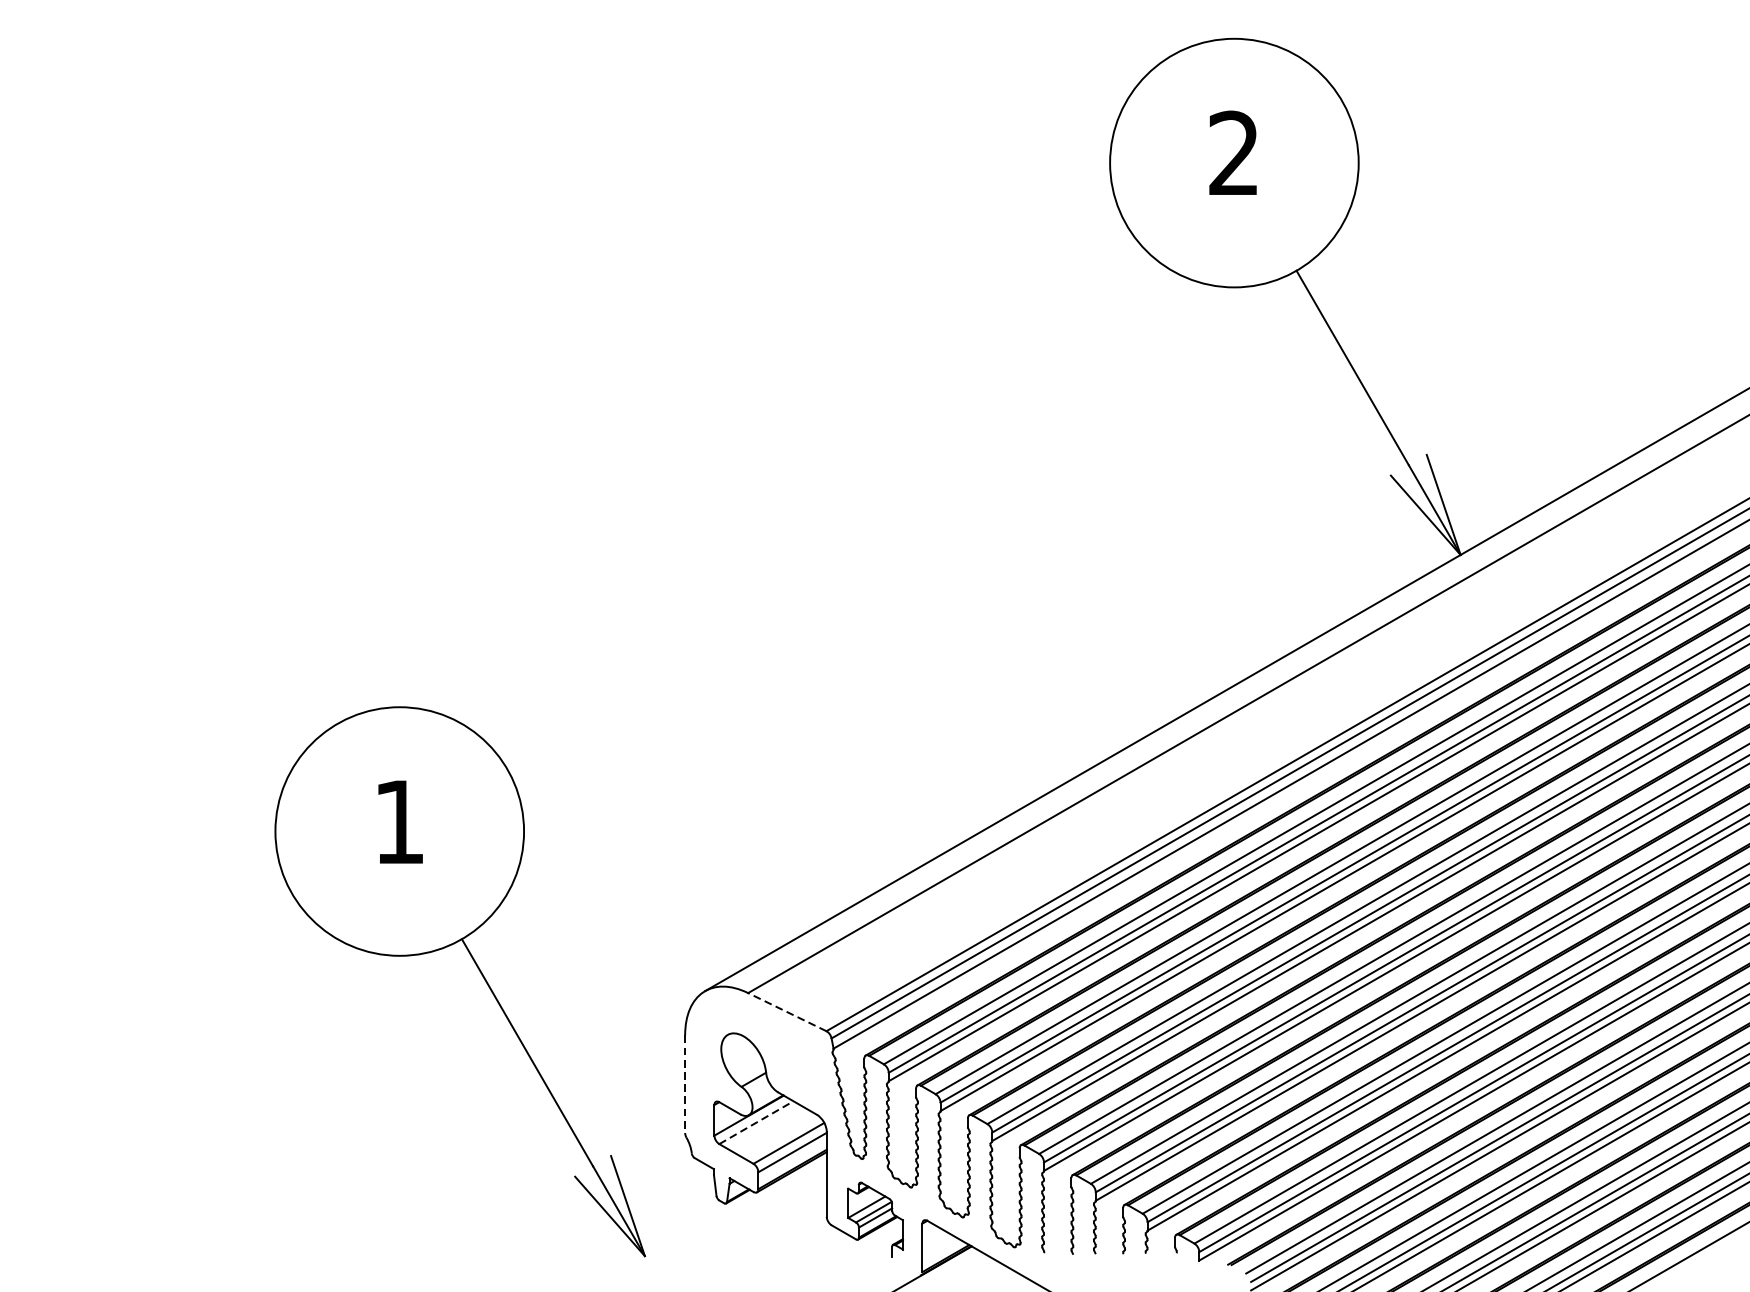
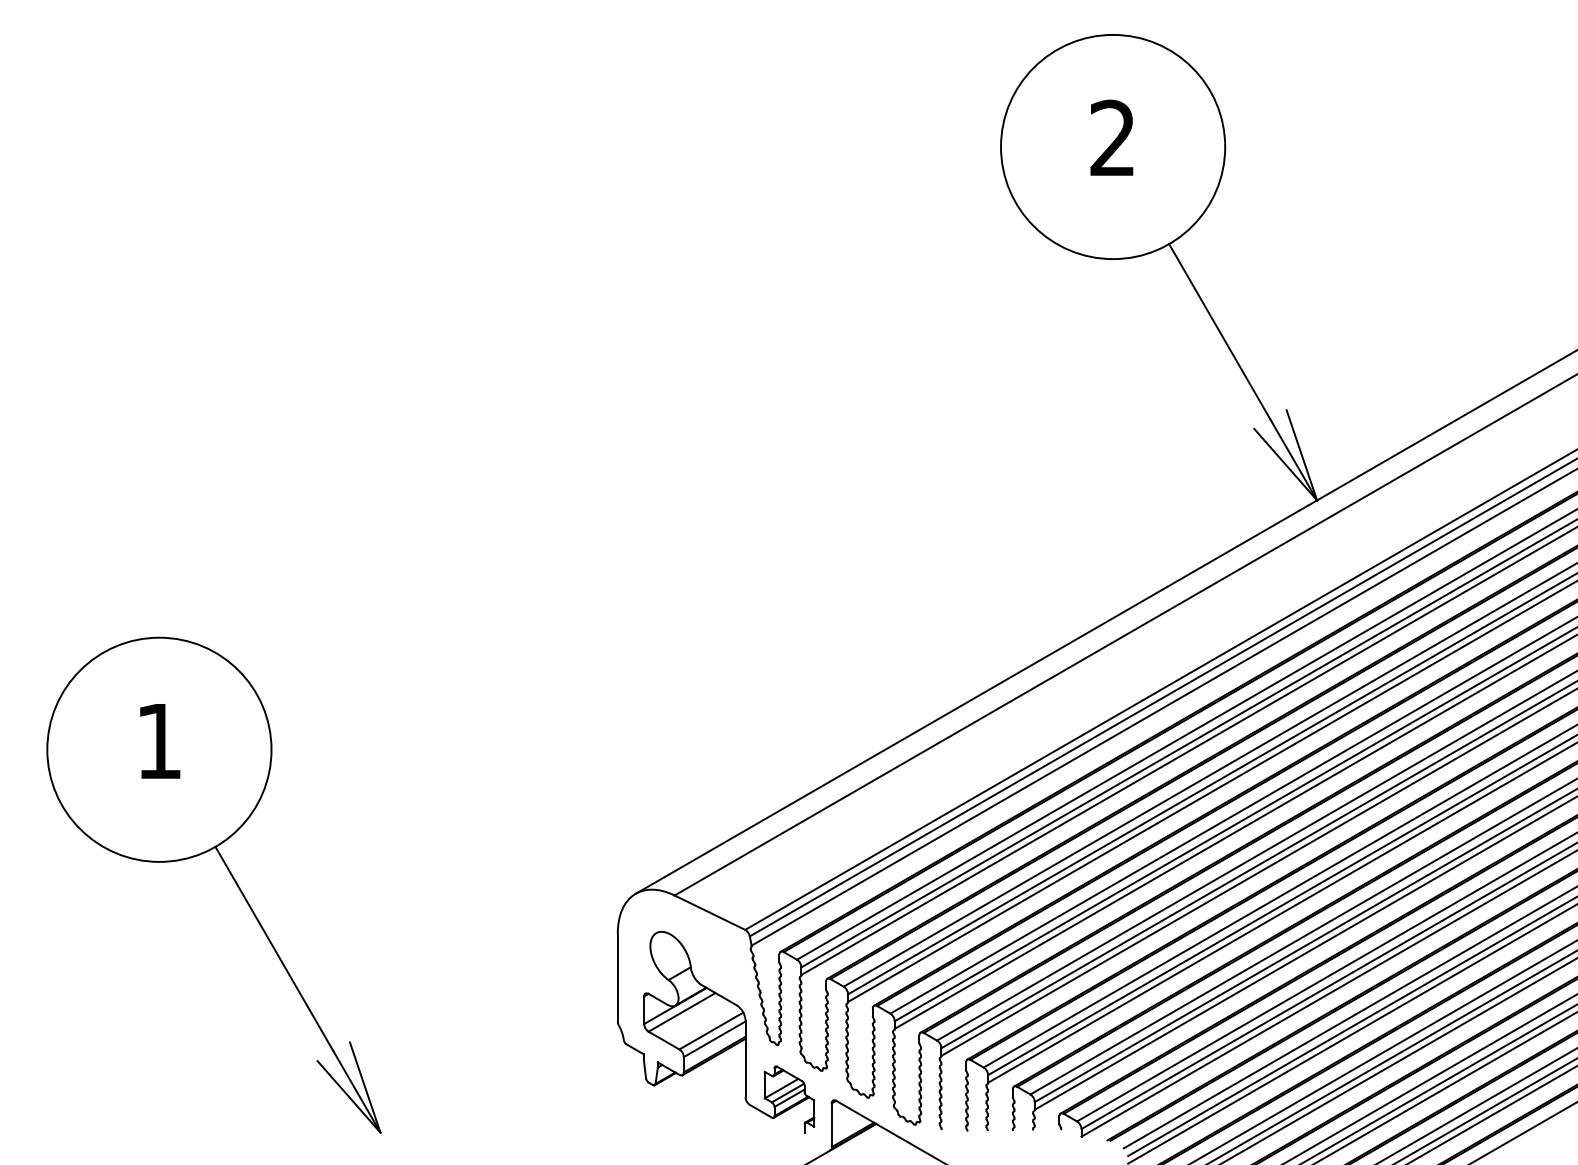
part: (478, 970) -> (230, 875), moved
line: (786, 1011) -> (709, 912), dashed -> solid
line: (684, 1085) -> (617, 978), dashed -> solid
line: (756, 1122) -> (682, 1012), dashed -> solid

